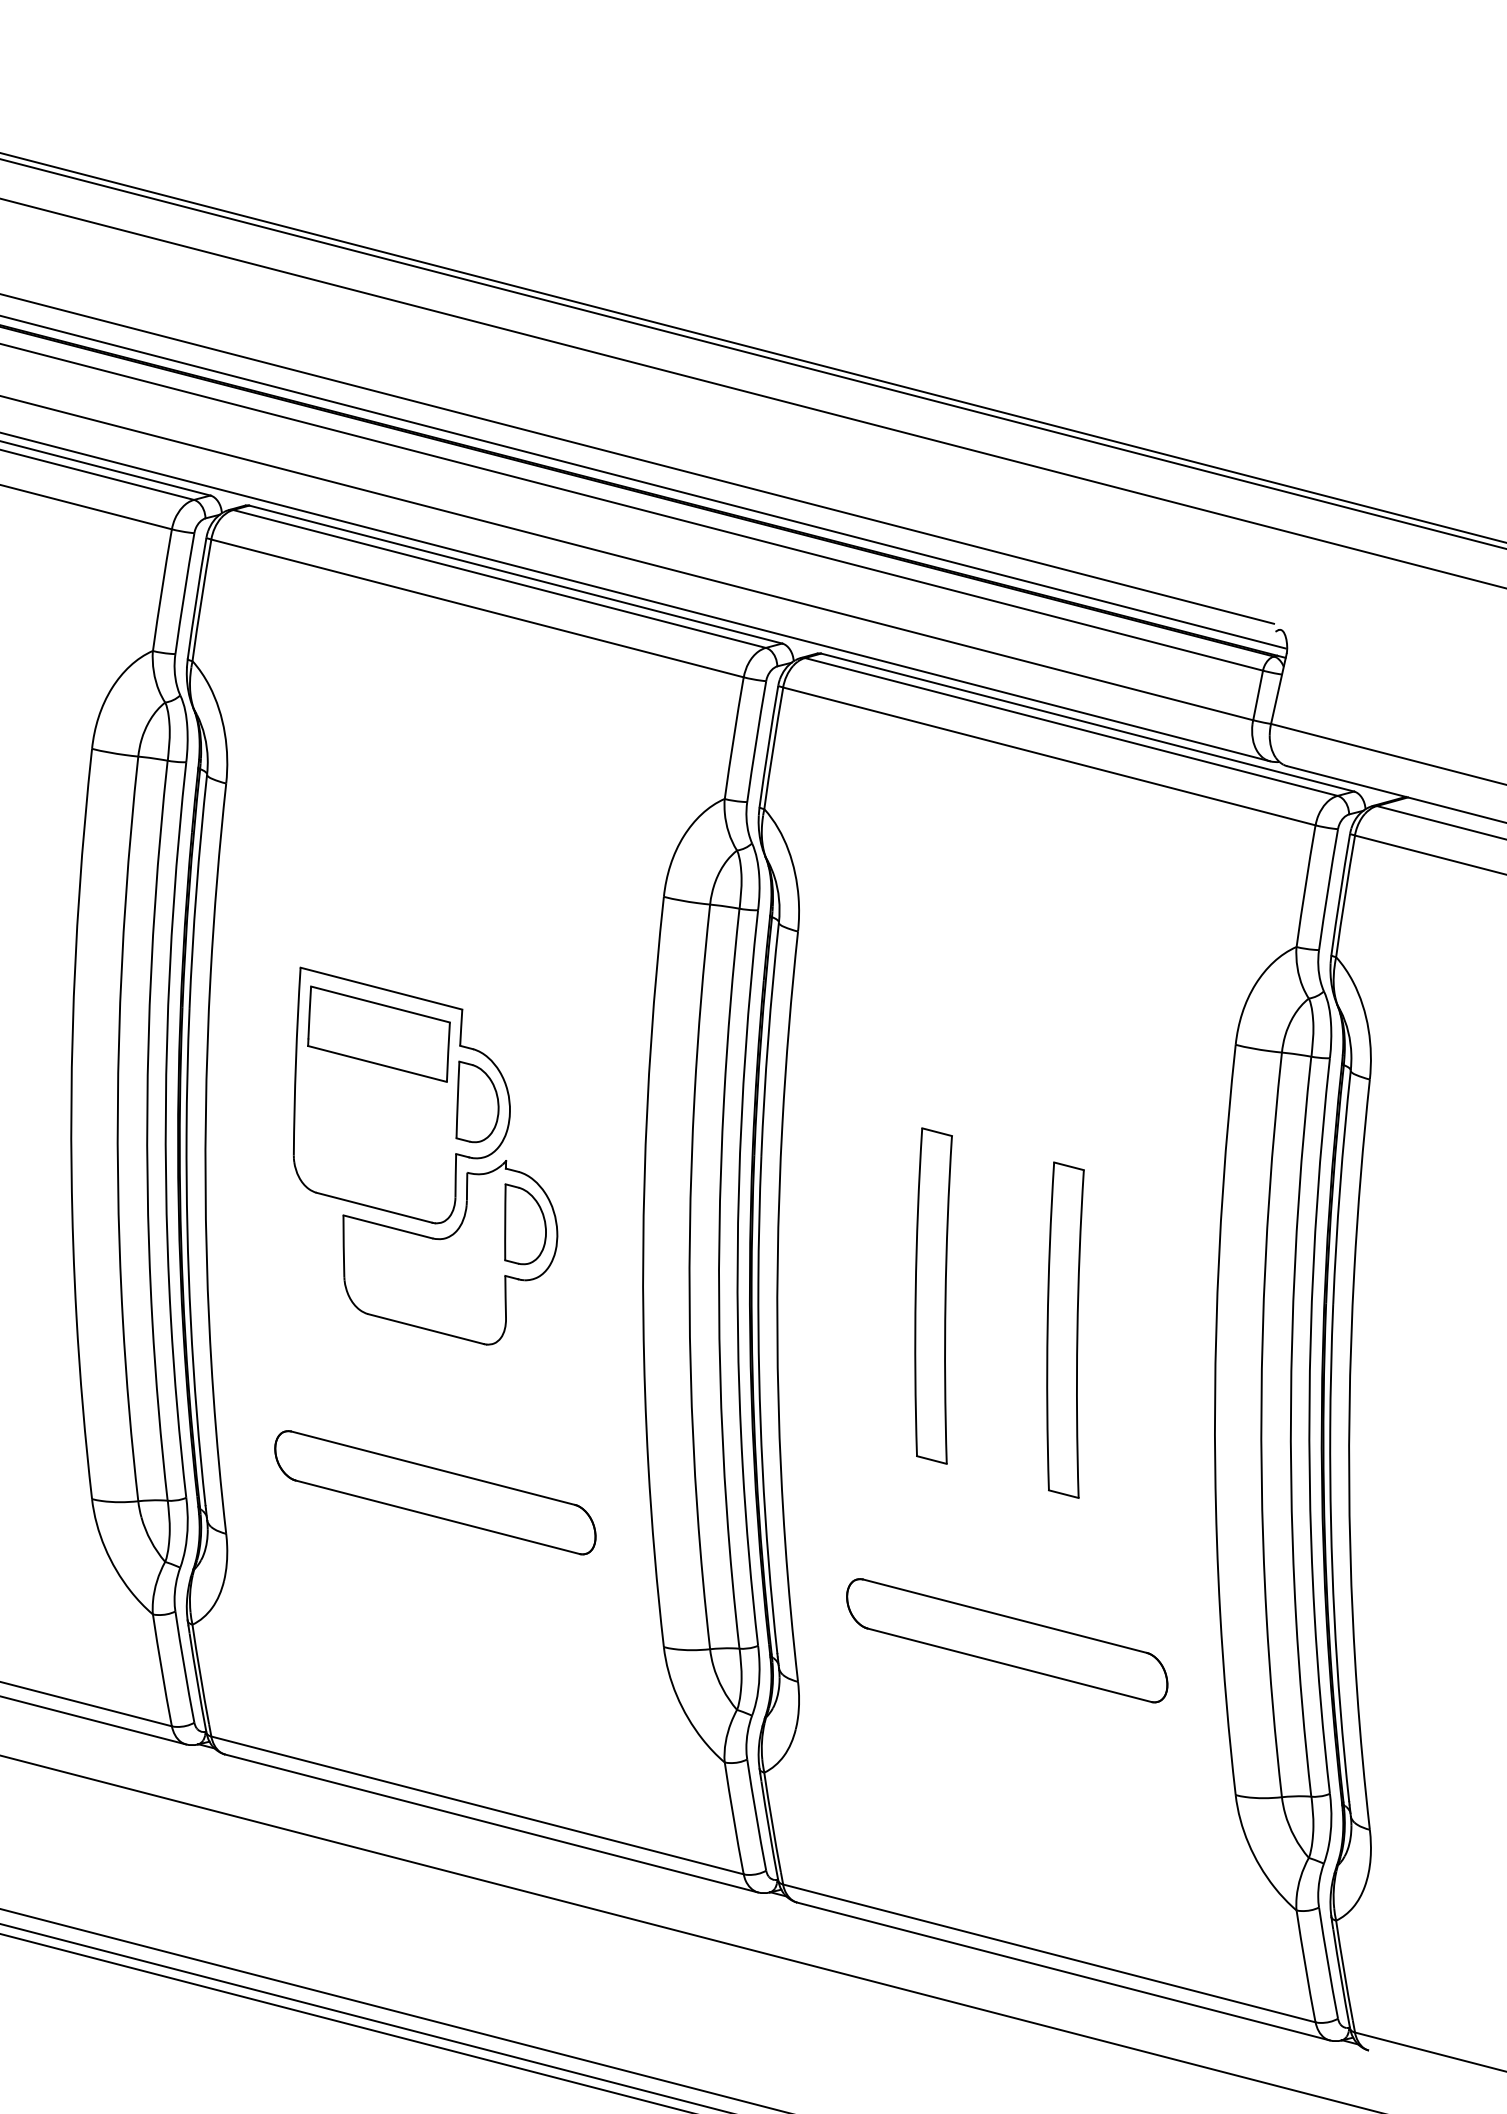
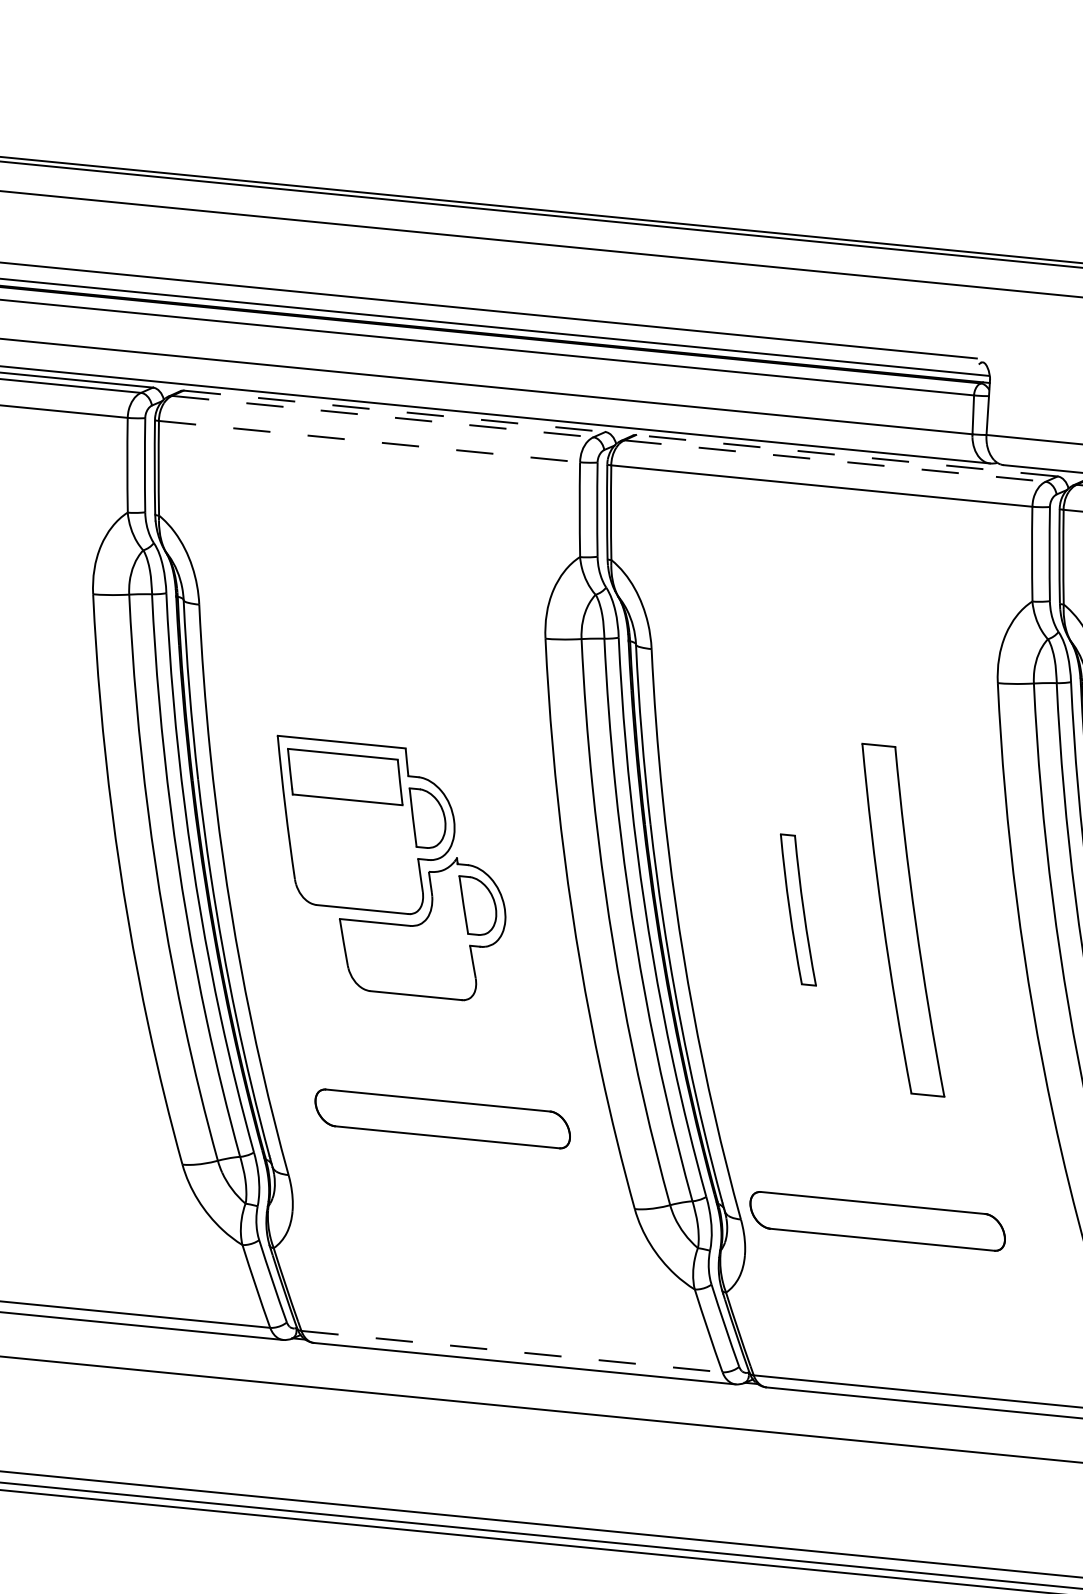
line: (516, 574) -> (395, 411), solid -> dashed
line: (500, 579) -> (383, 416), solid -> dashed
line: (477, 608) -> (369, 441), solid -> dashed
line: (1087, 722) -> (846, 455), solid -> dashed
line: (1071, 727) -> (835, 461), solid -> dashed
part: (933, 1295) -> (797, 909), size x0.6
part: (1065, 1329) -> (902, 919), size x1.4
part: (1007, 1640) -> (877, 1221), moved
line: (478, 1805) -> (512, 1351), solid -> dashed

